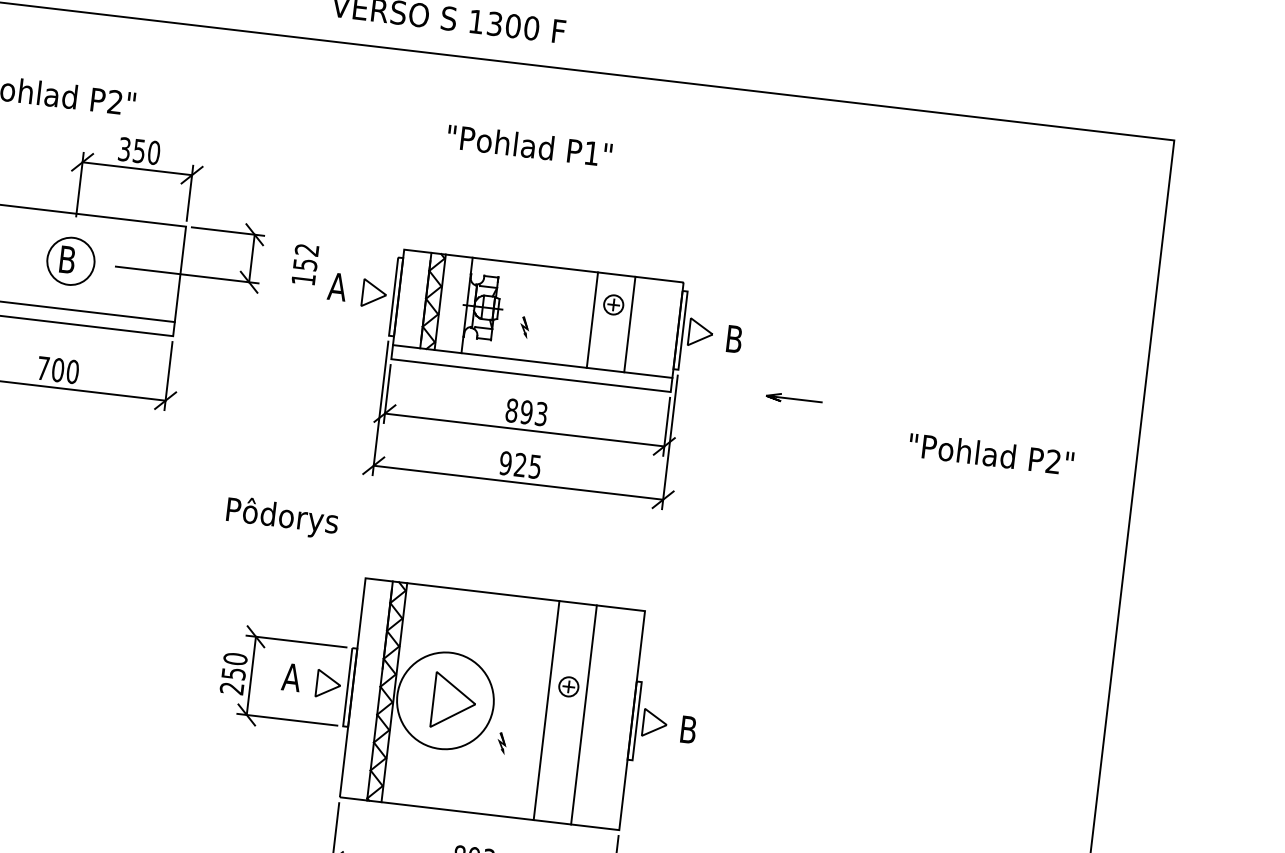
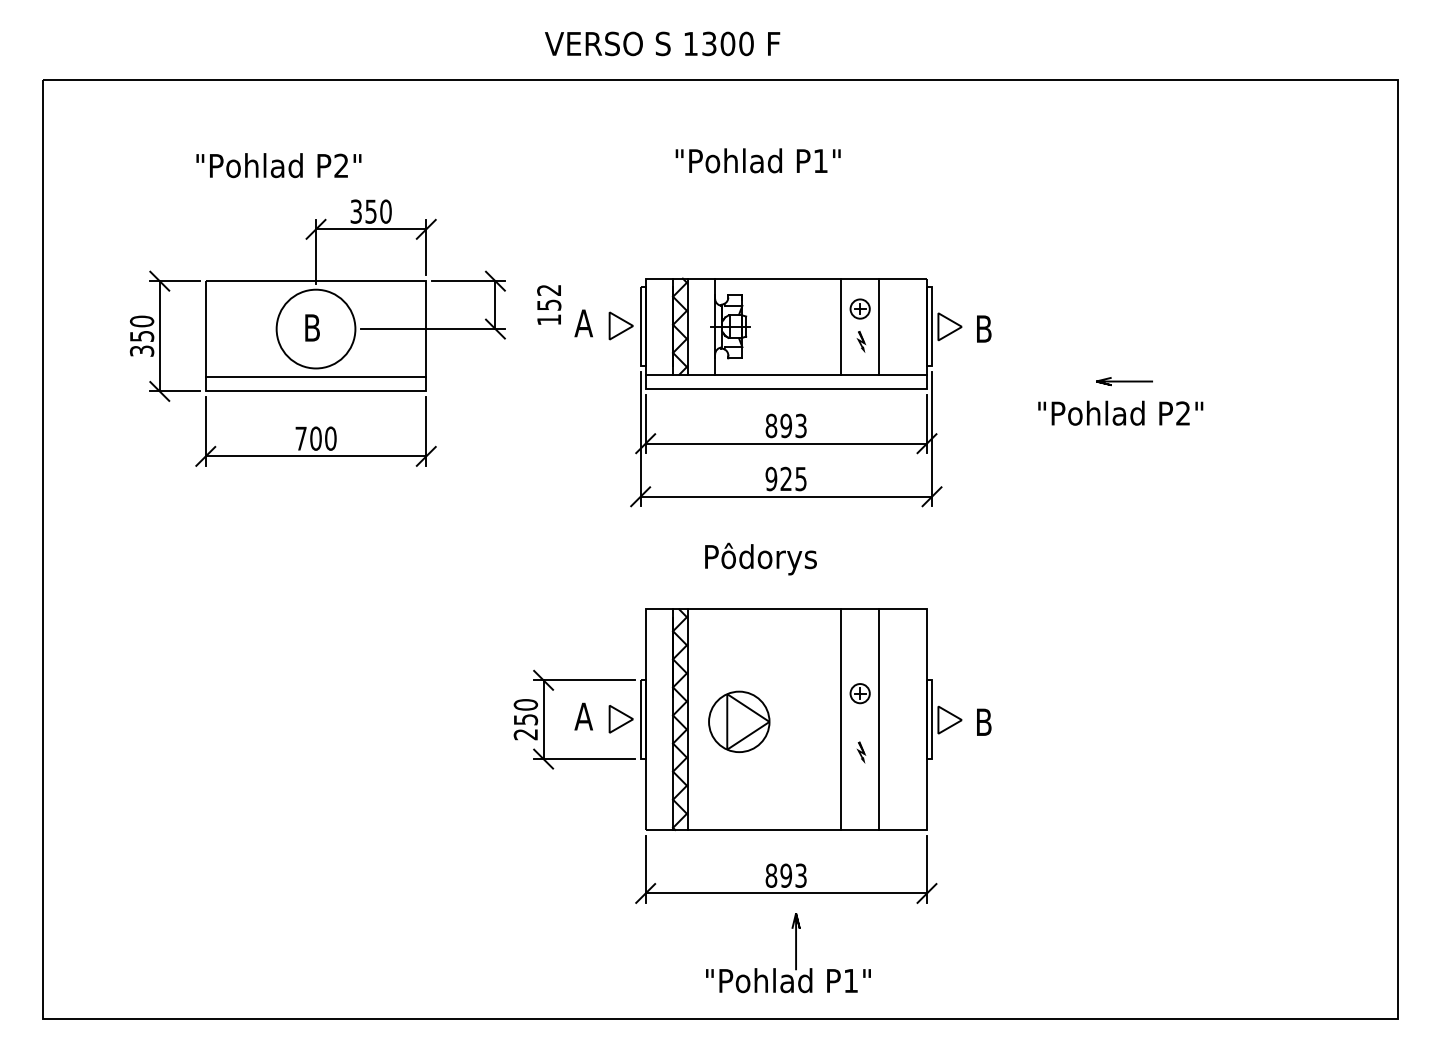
circle: (70, 260) -> (315, 328), size x1.67
part: (523, 327) -> (860, 341), moved
line: (794, 399) -> (1124, 381), moved
text: (991, 453) -> (1120, 412), moved
text: (282, 517) -> (760, 558), moved
circle: (445, 700) -> (739, 721), size x0.62
part: (502, 743) -> (861, 752), moved

